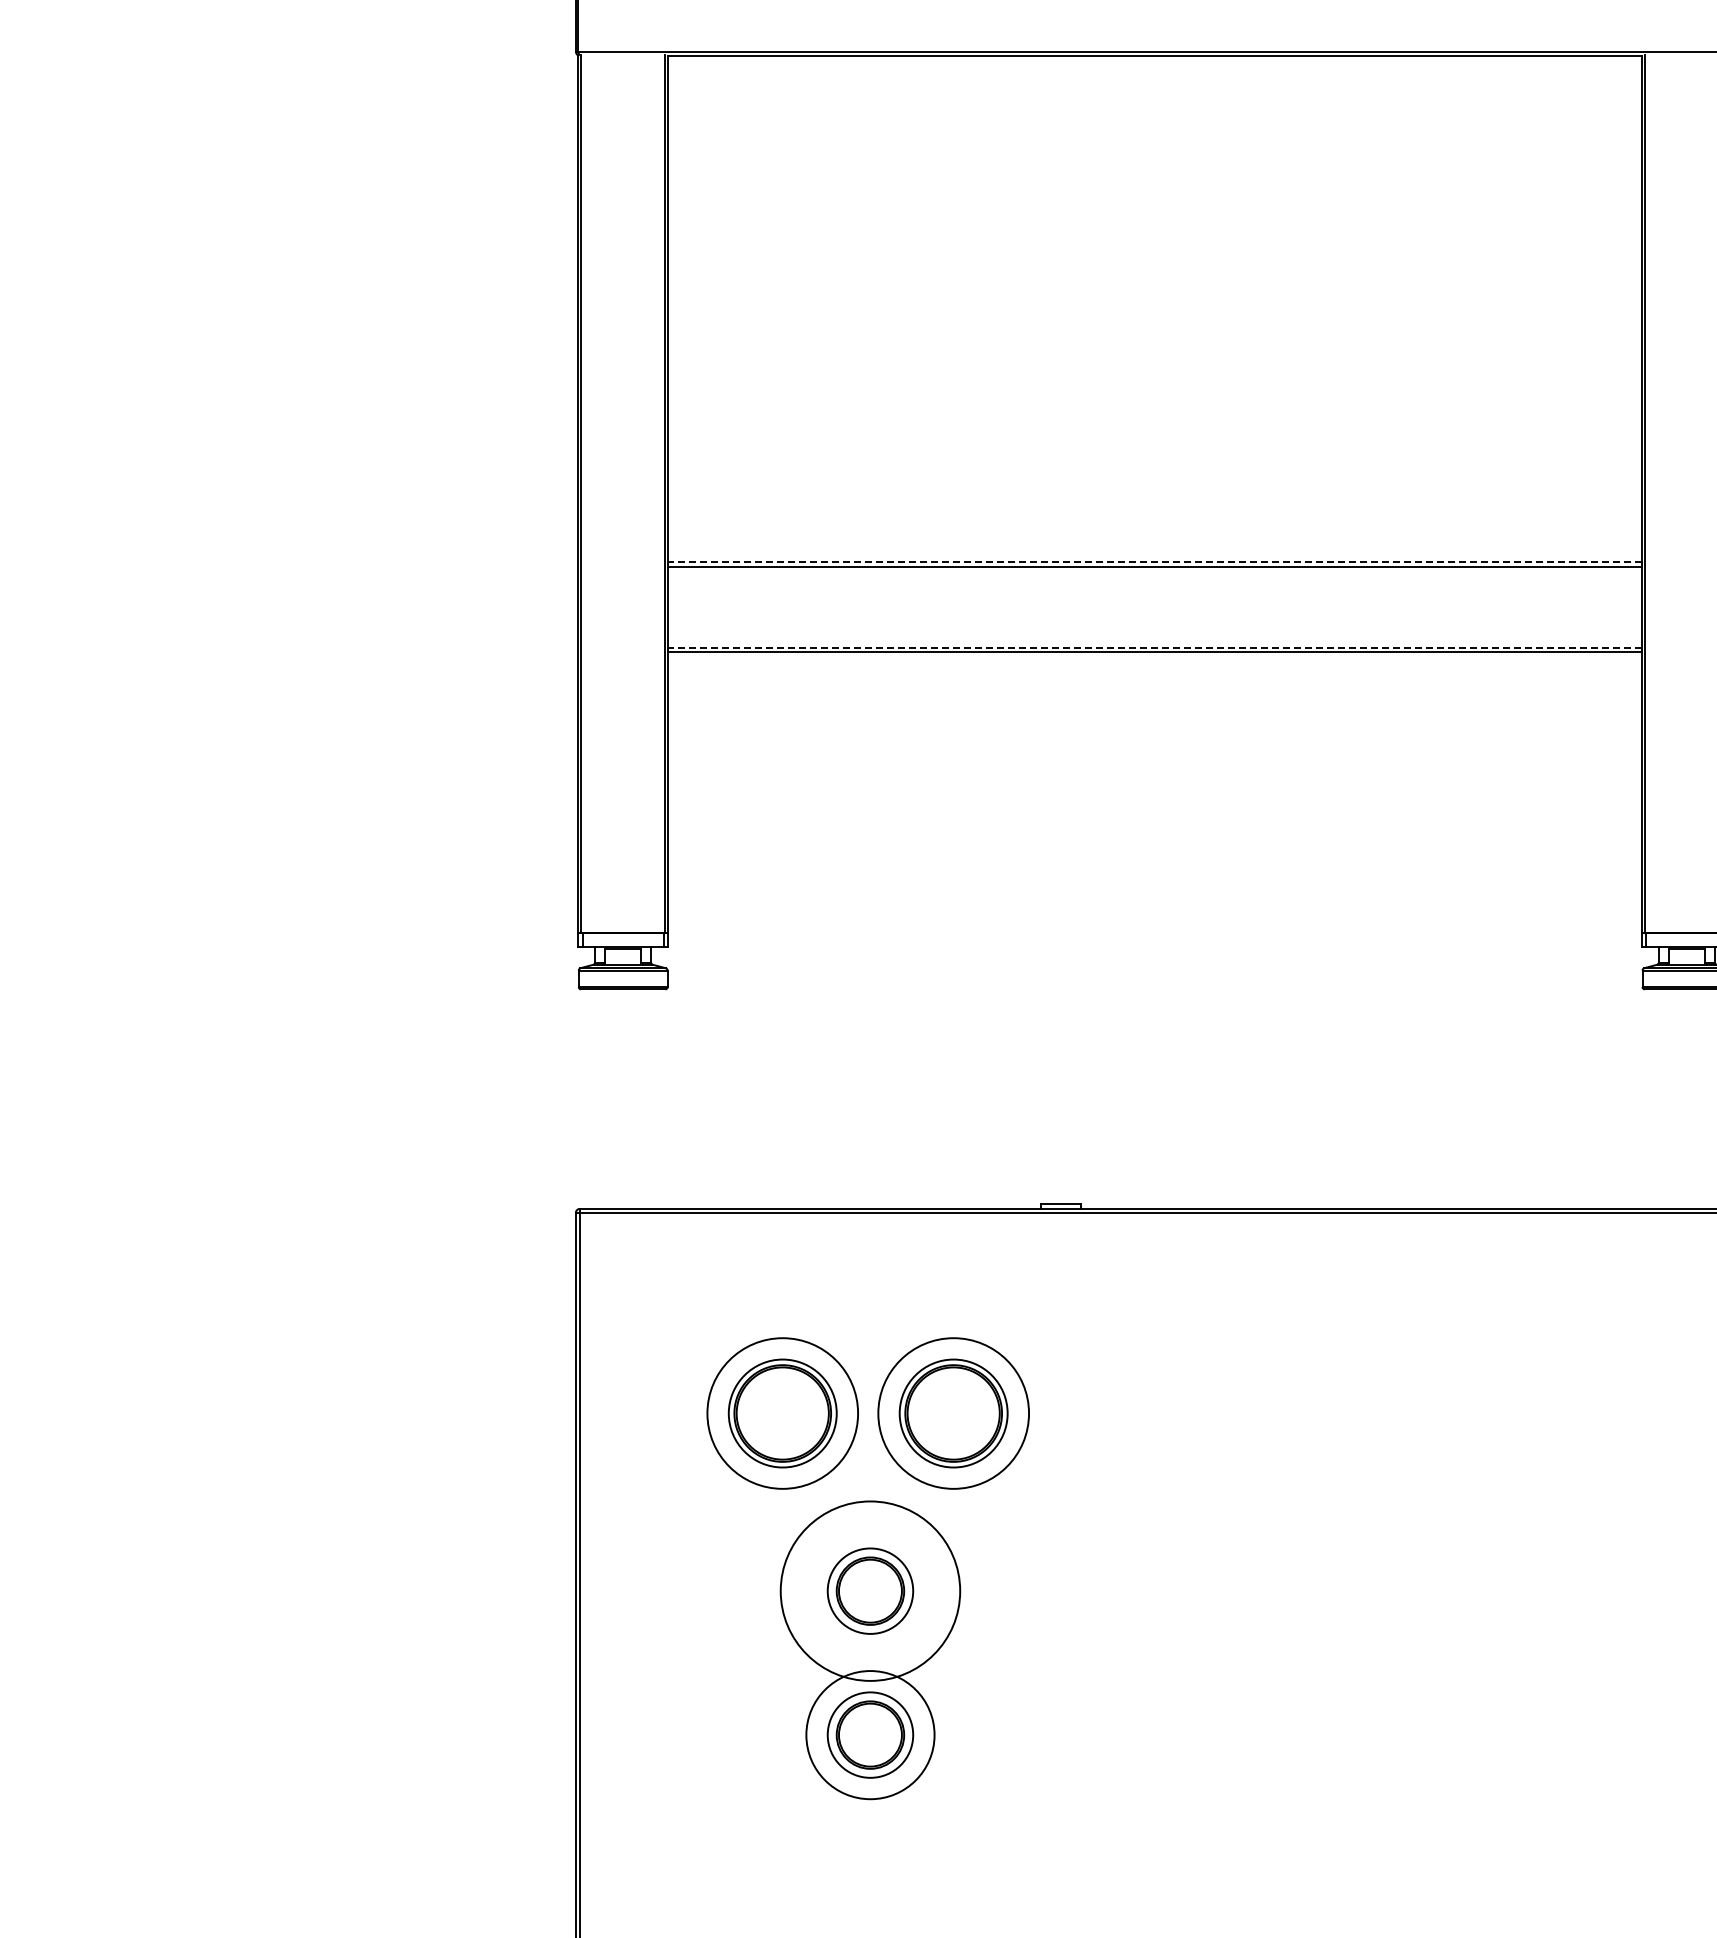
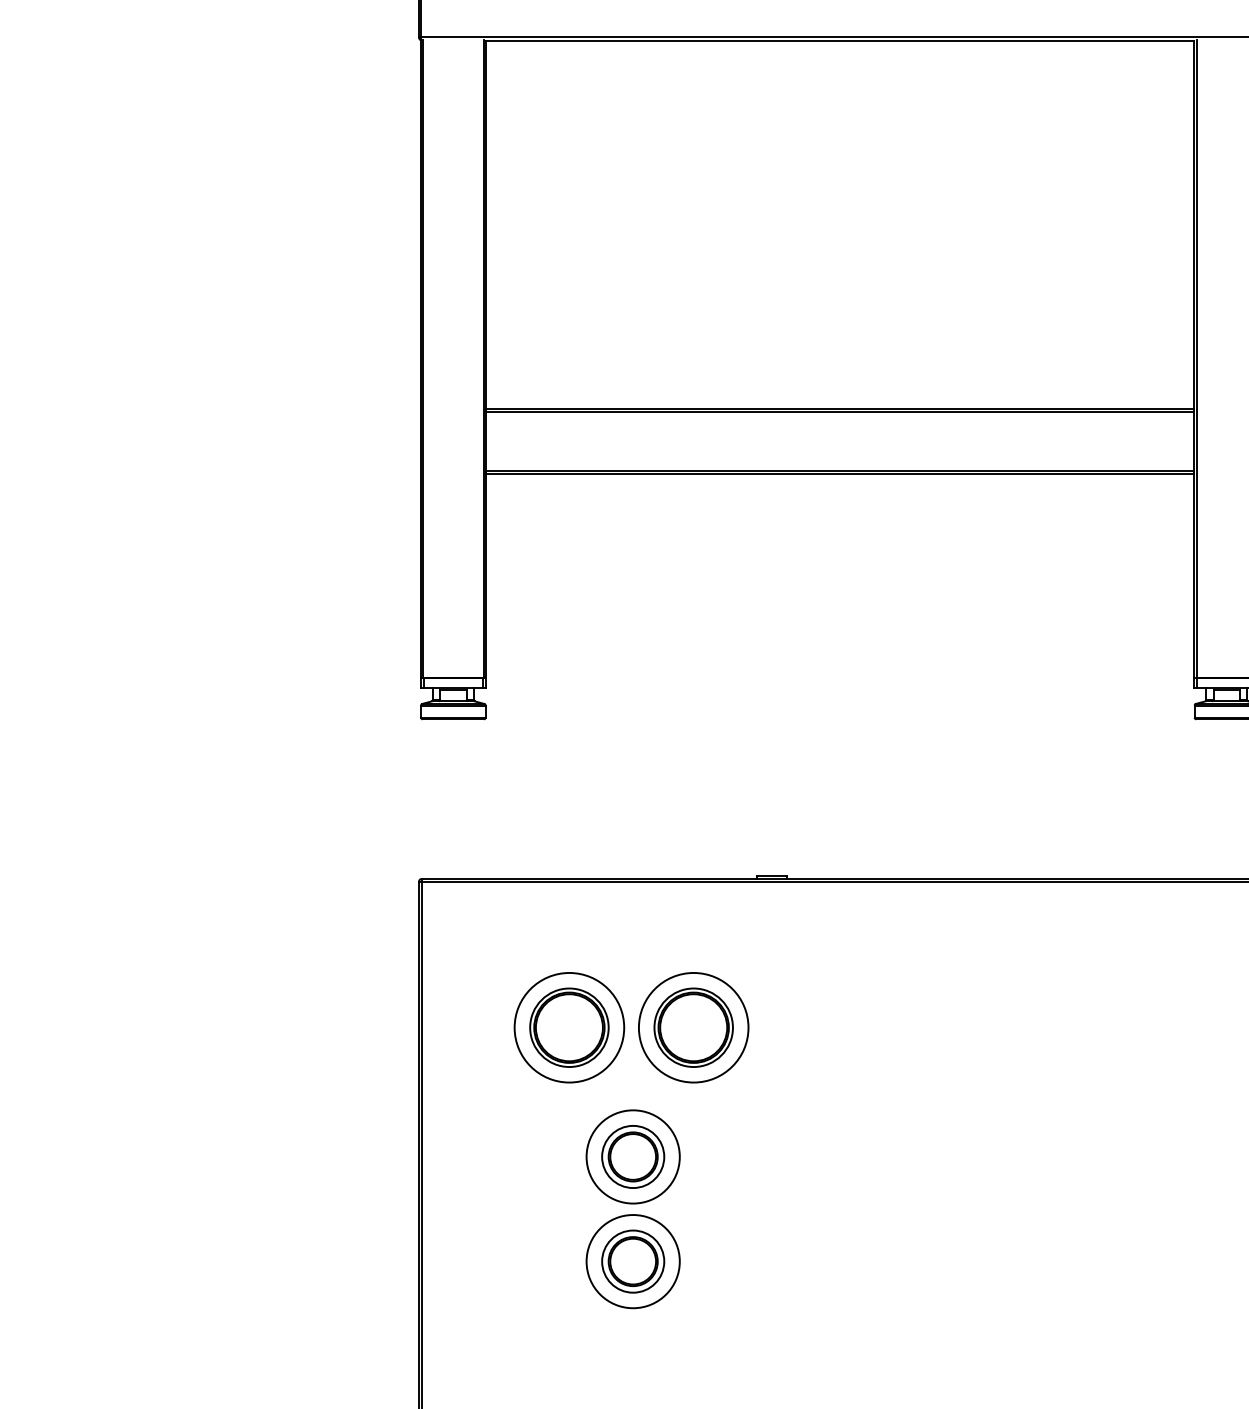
line: (1154, 562) -> (839, 408), dashed -> solid
line: (1154, 647) -> (839, 470), dashed -> solid
circle: (870, 1591) -> (633, 1157), size x0.71

